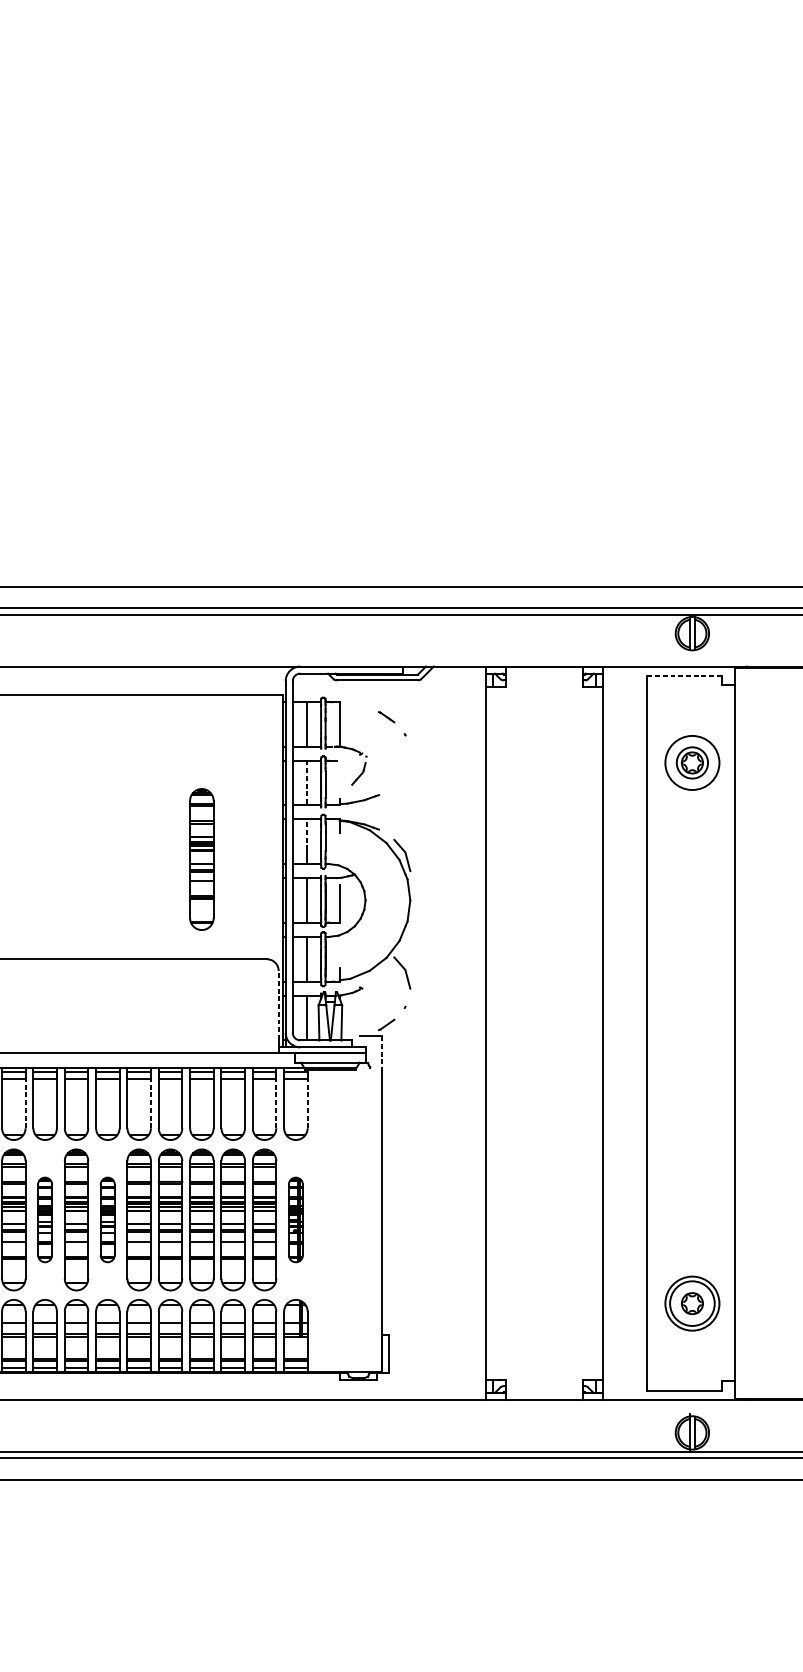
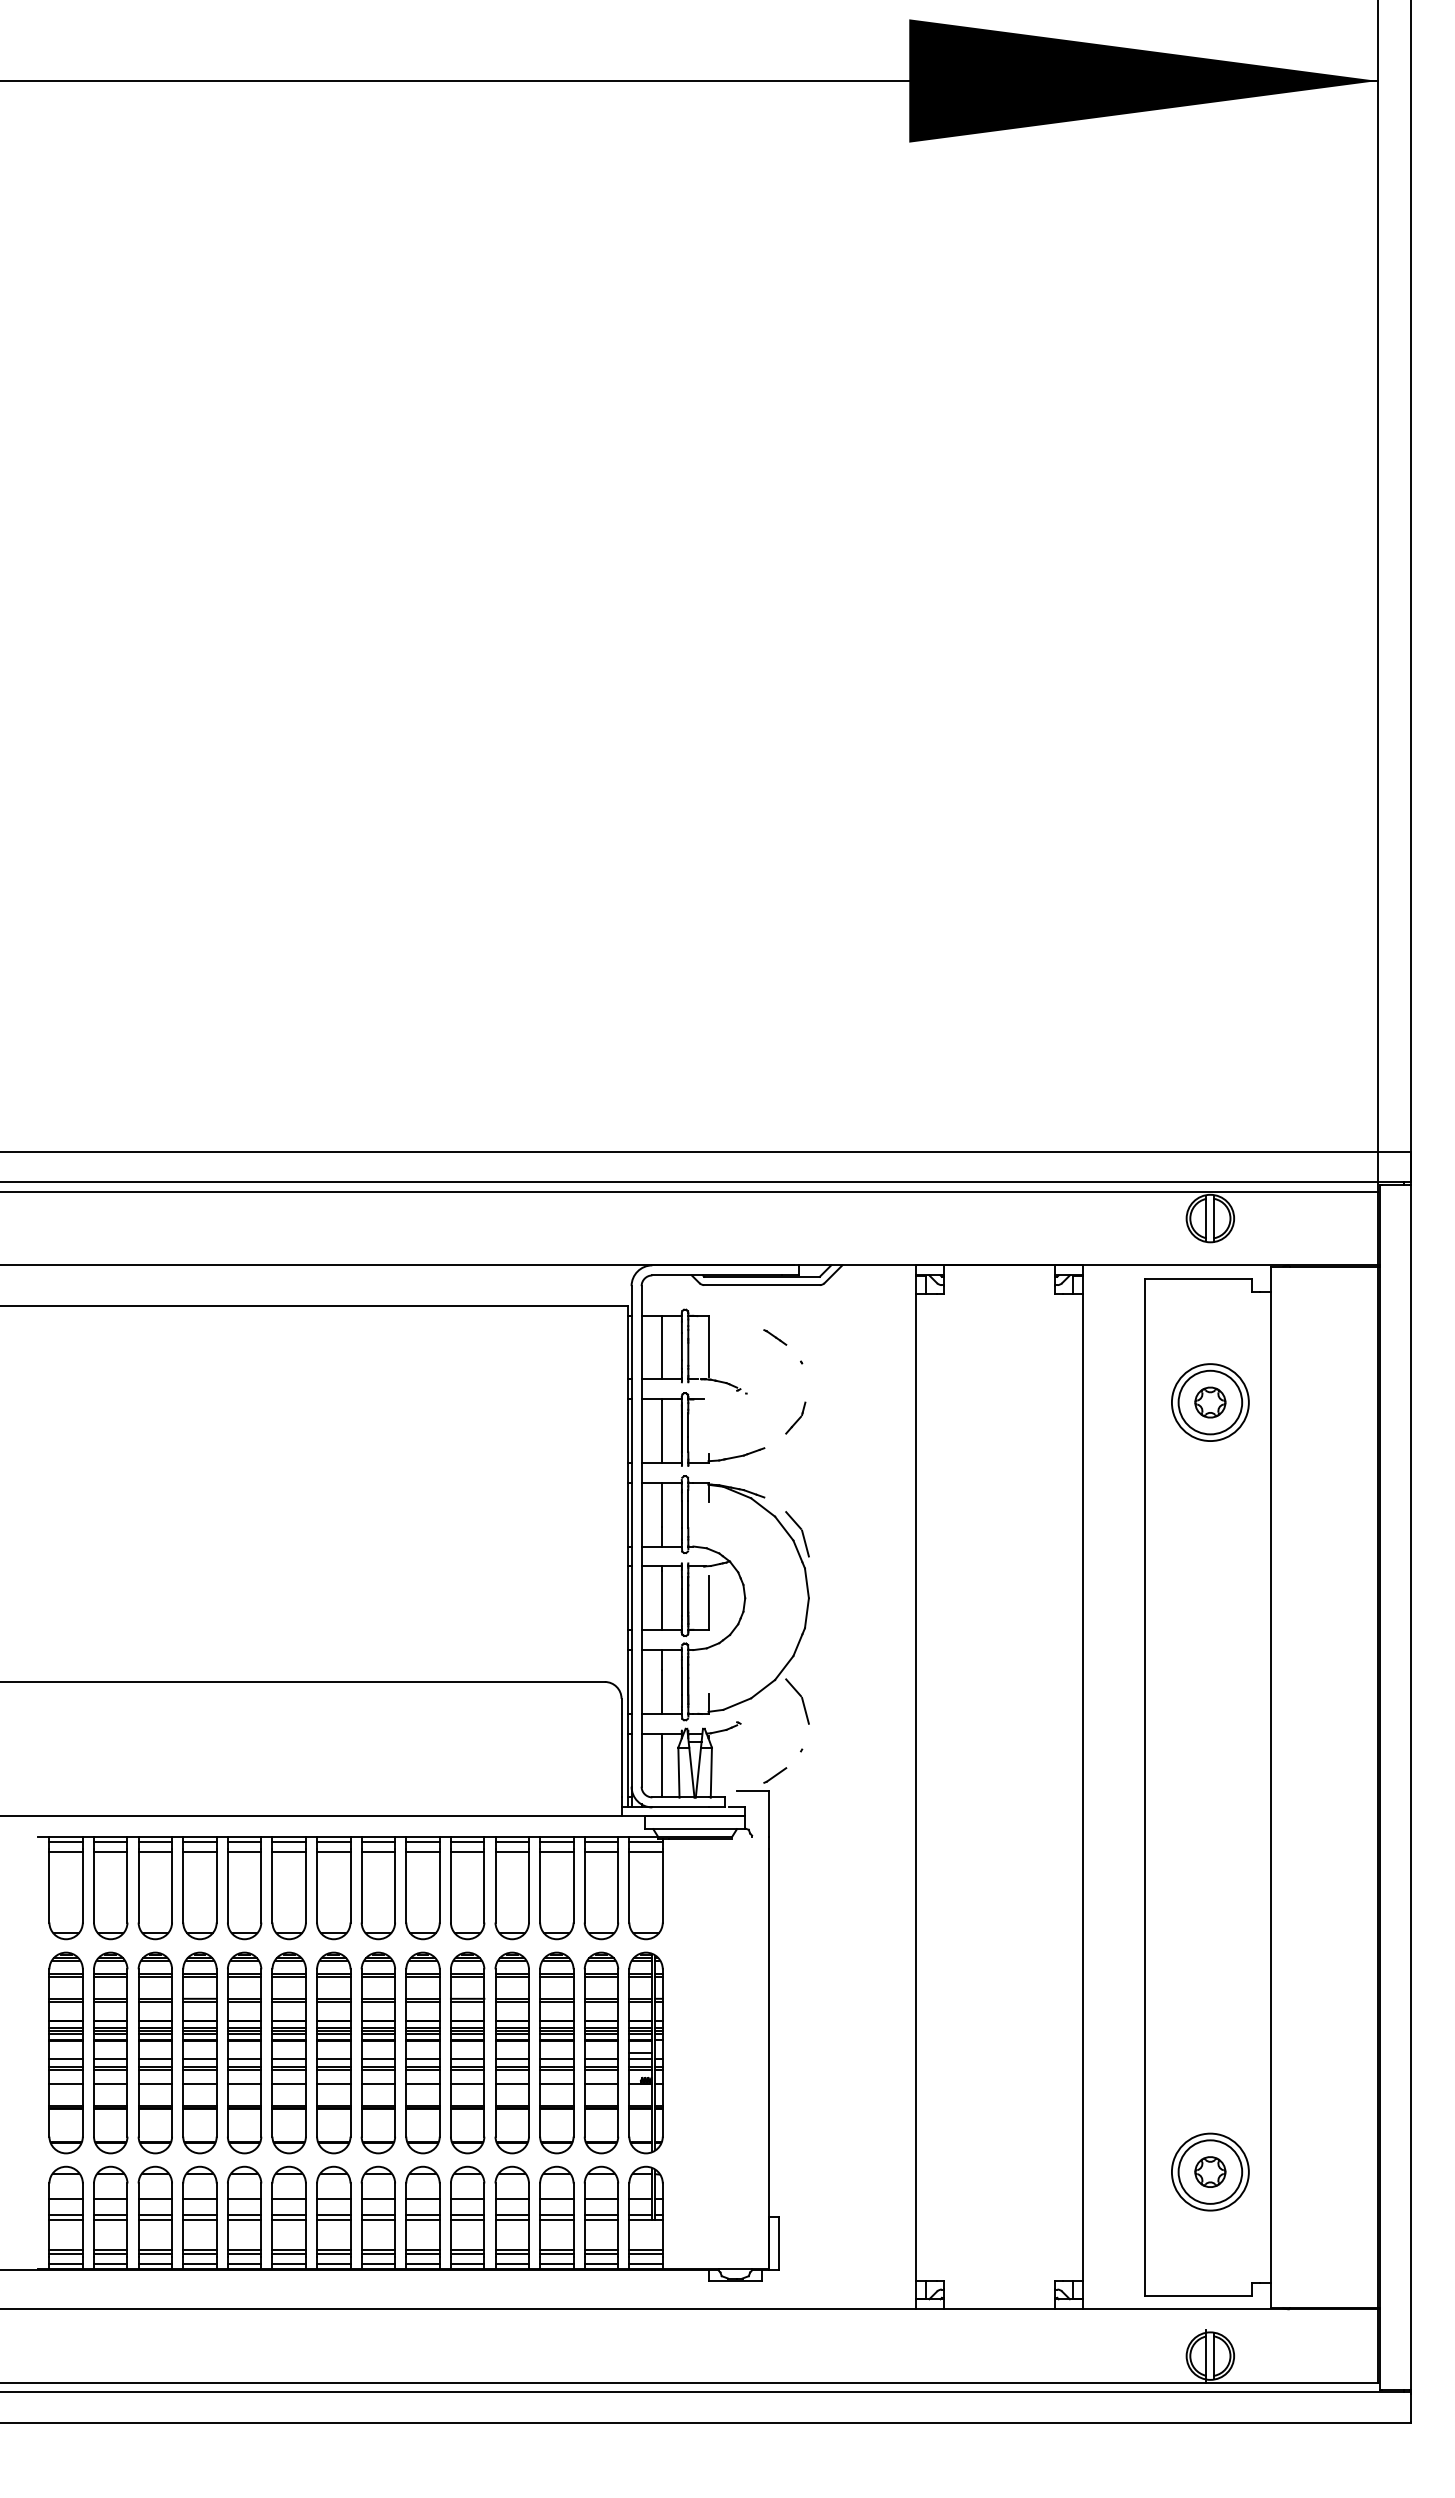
line: (684, 675) -> (1198, 1278), dashed -> solid
circle: (692, 762) -> (1210, 1402), size x1.43
part: (358, 773) -> (795, 1417), moved
line: (306, 783) -> (661, 1431), dashed -> solid
line: (306, 834) -> (661, 1504), dashed -> solid
part: (201, 859) -> (511, 1539), removed
line: (278, 1005) -> (621, 1747), dashed -> solid
line: (381, 1052) -> (768, 1814), dashed -> solid
line: (25, 1102) -> (261, 1885), dashed -> solid
line: (150, 1102) -> (439, 1885), dashed -> solid
line: (276, 1102) -> (618, 1885), dashed -> solid
line: (307, 1102) -> (662, 1885), dashed -> solid
part: (44, 1219) -> (288, 2052), size x1.67
part: (107, 1219) -> (377, 2052), size x1.67
part: (295, 1219) -> (645, 2052), size x1.67

